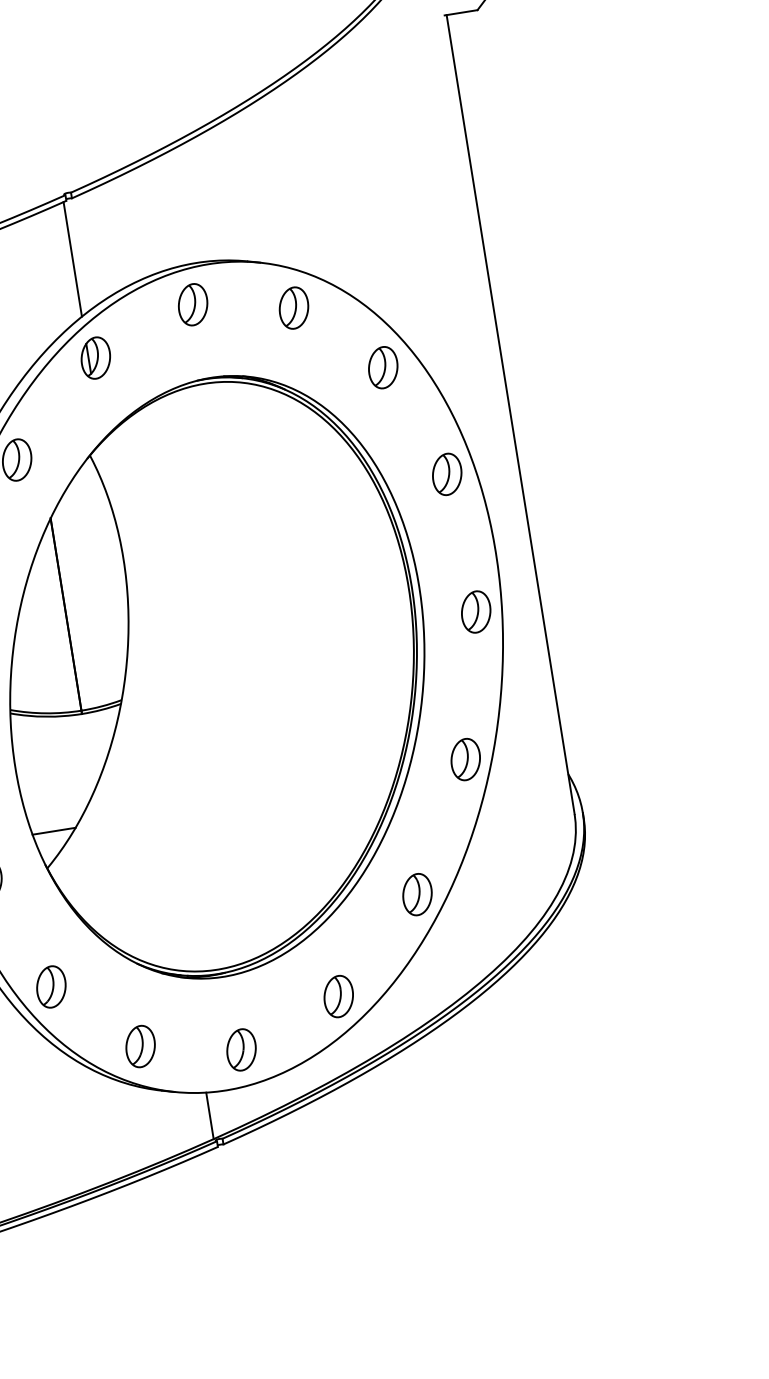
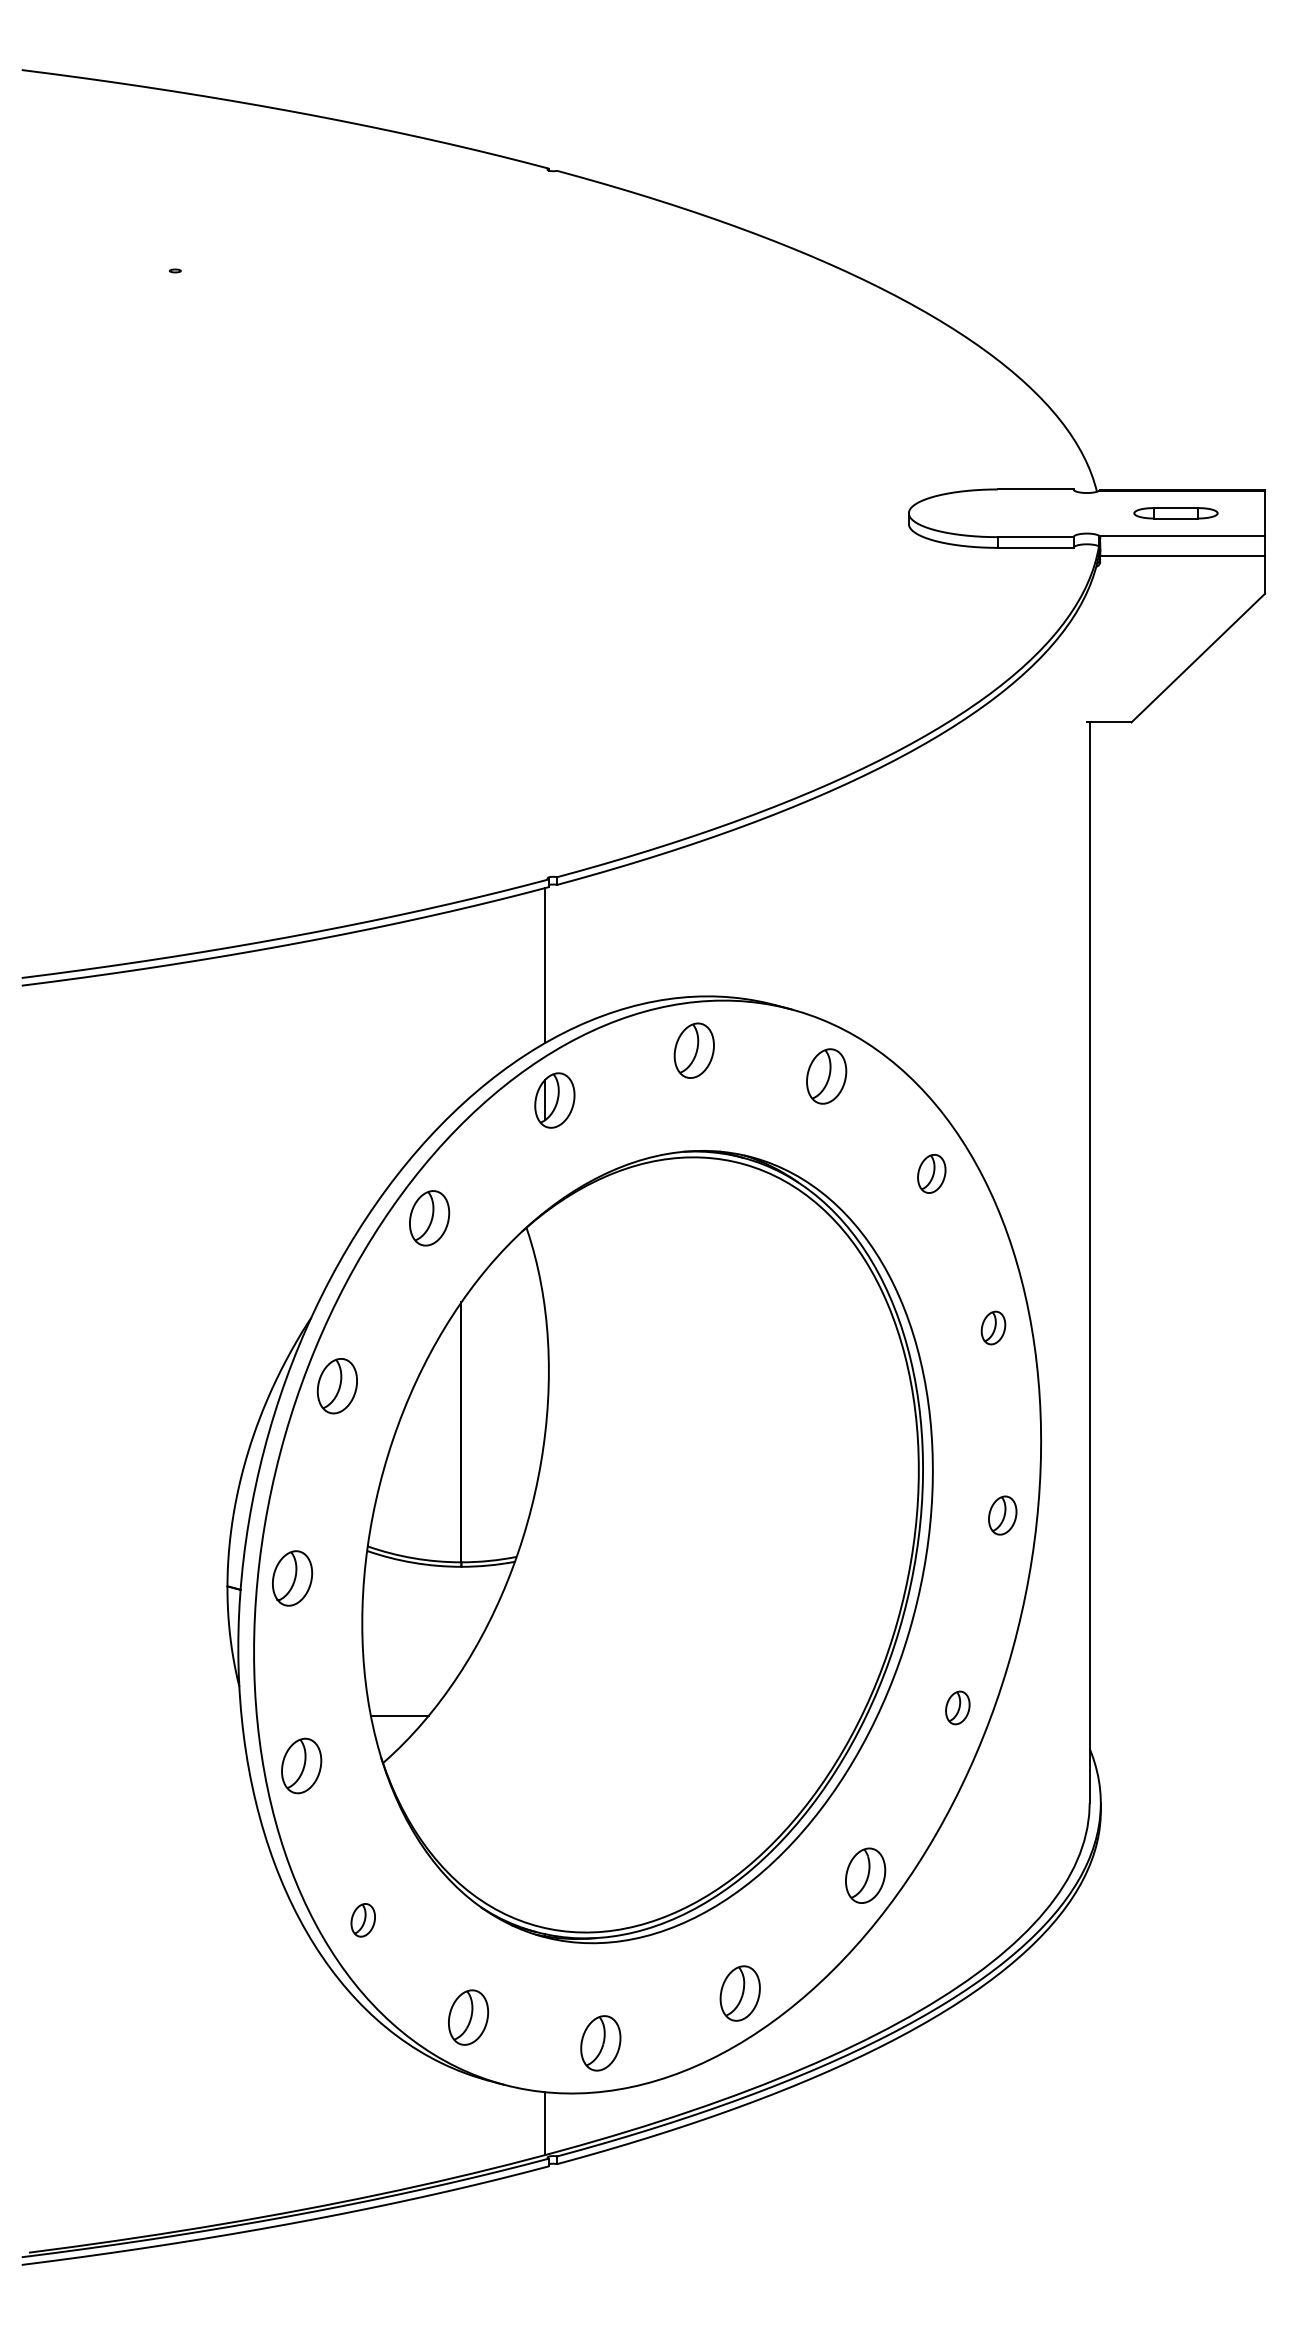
part: (383, 367) -> (931, 1173), size x0.7
part: (447, 473) -> (993, 1327), size x0.6
part: (476, 611) -> (1002, 1515), size x0.7
part: (465, 759) -> (957, 1707), size x0.6
part: (50, 987) -> (362, 1920), size x0.6

